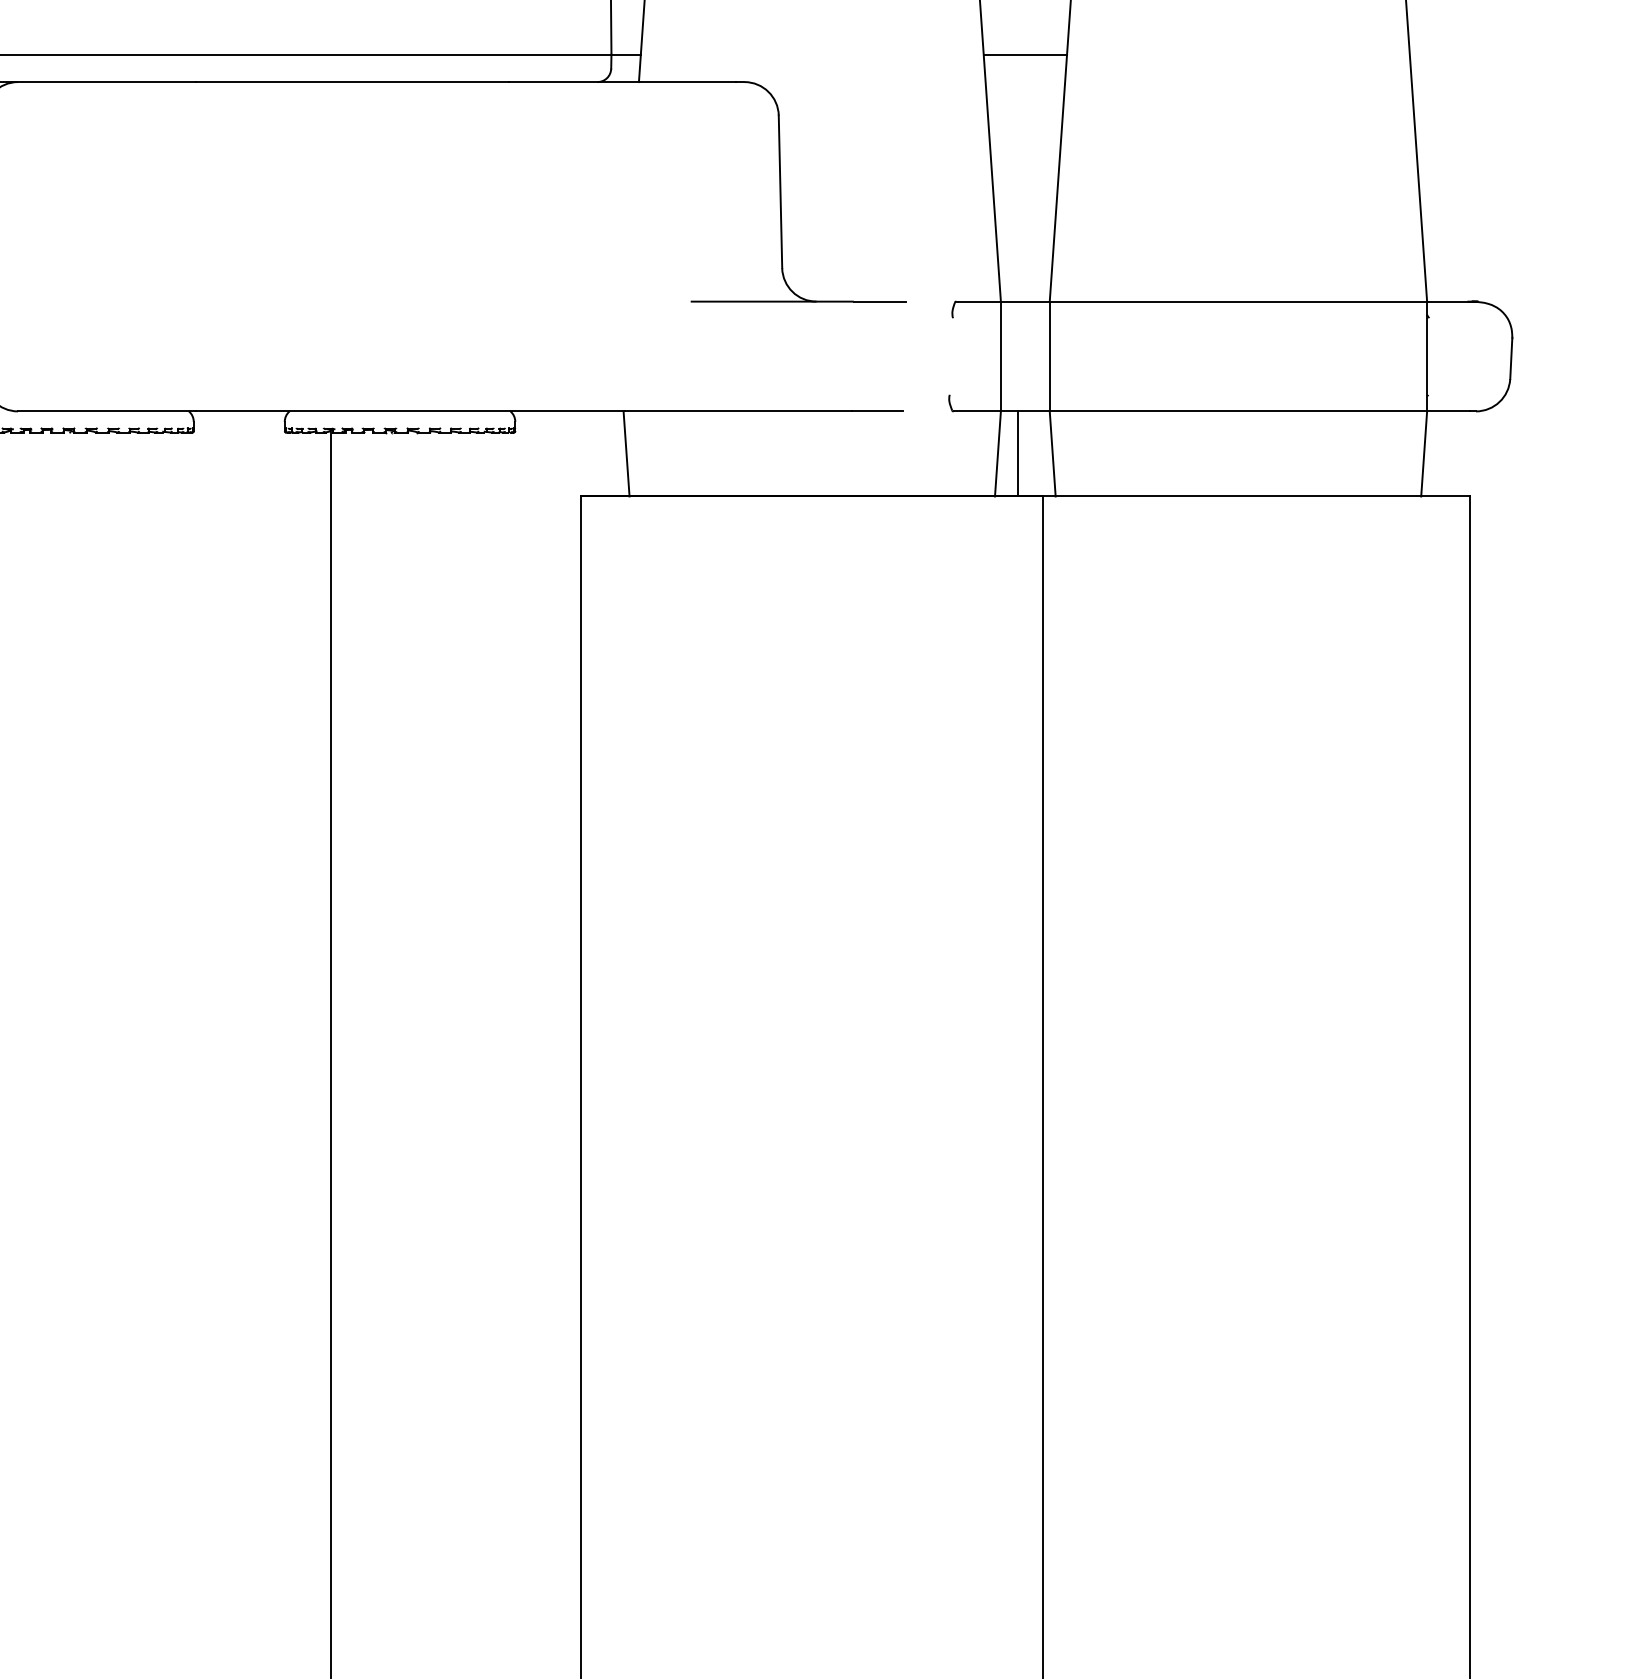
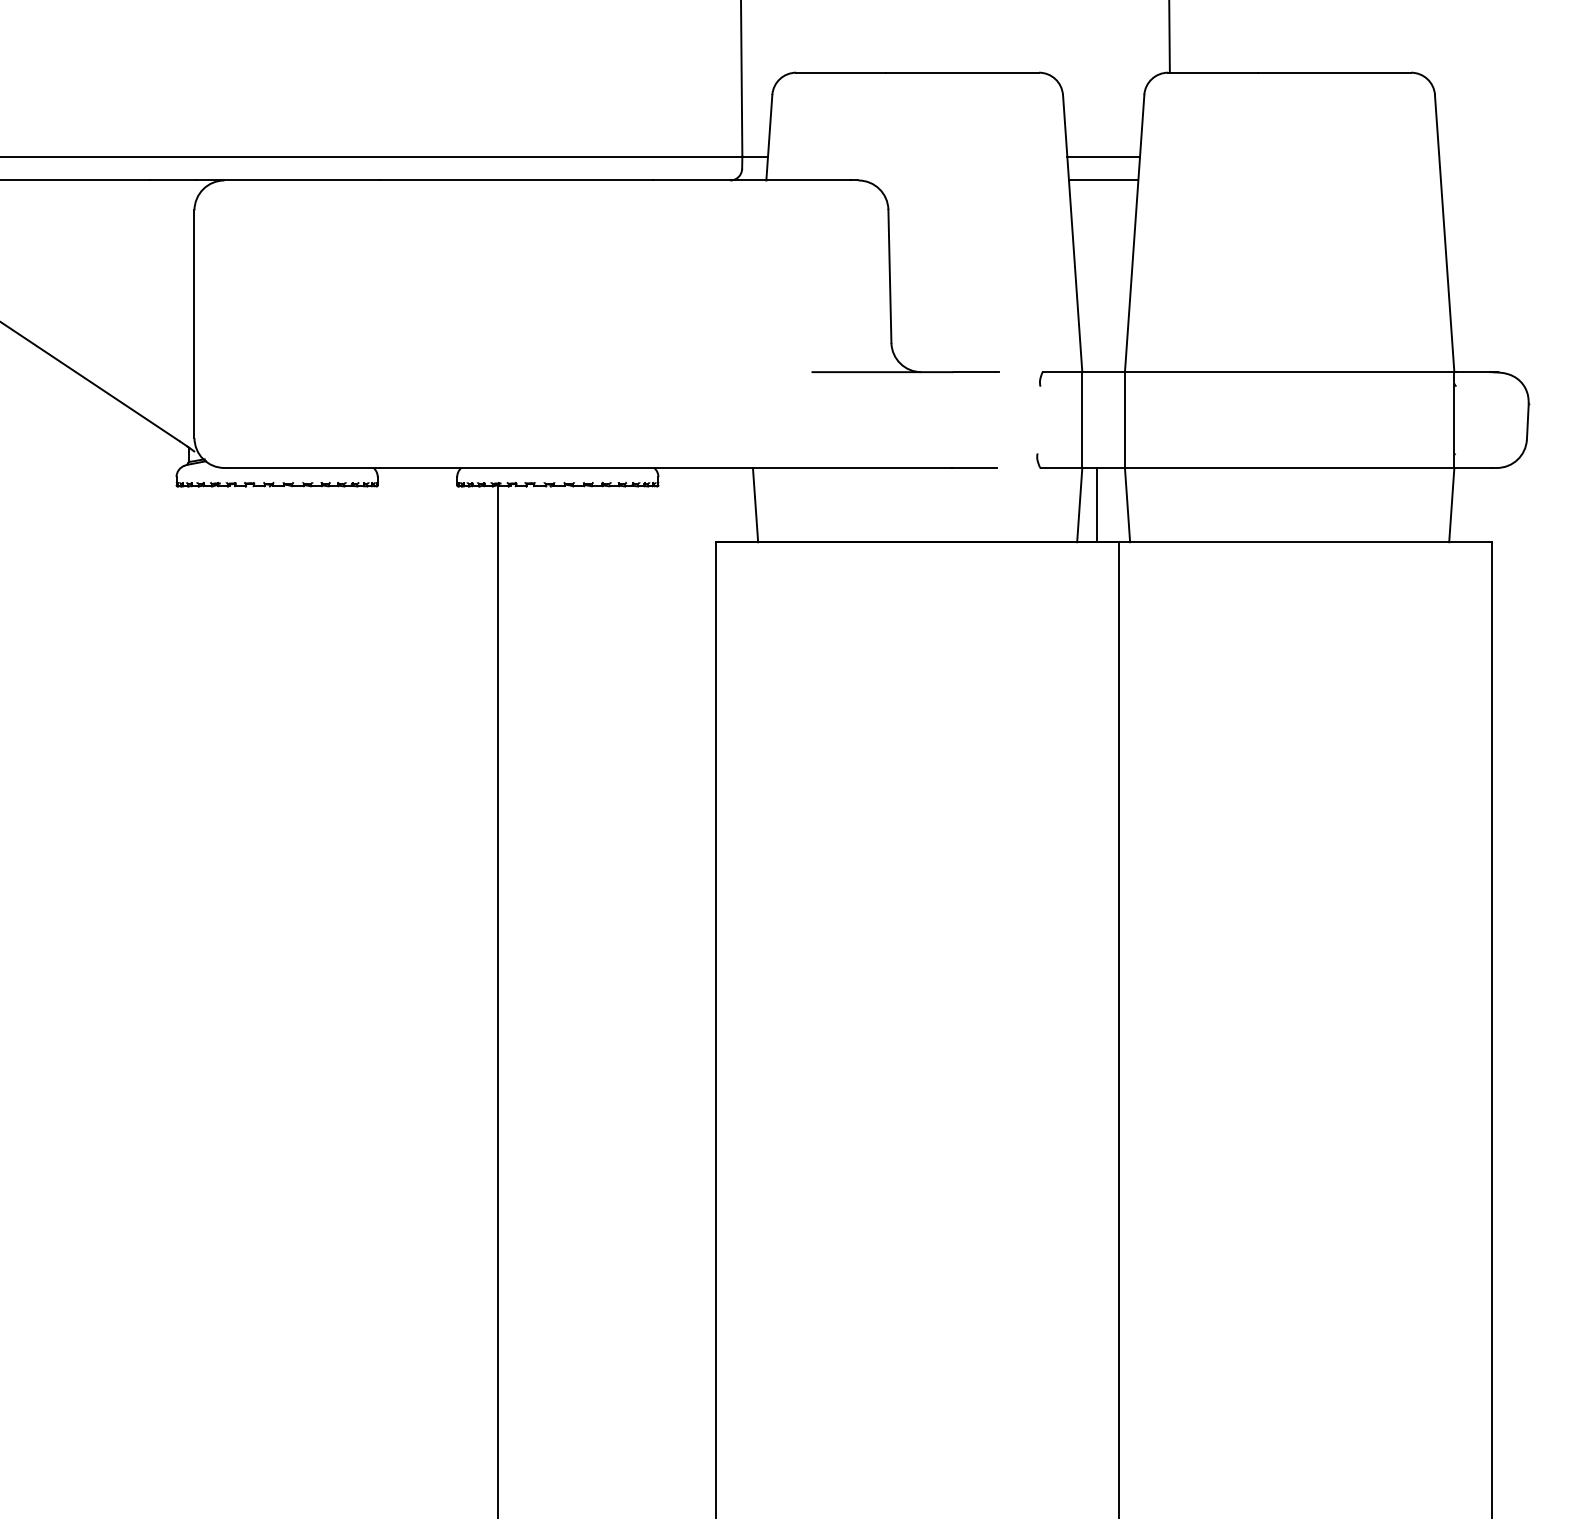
line: (1025, 82) -> (1103, 180), added

